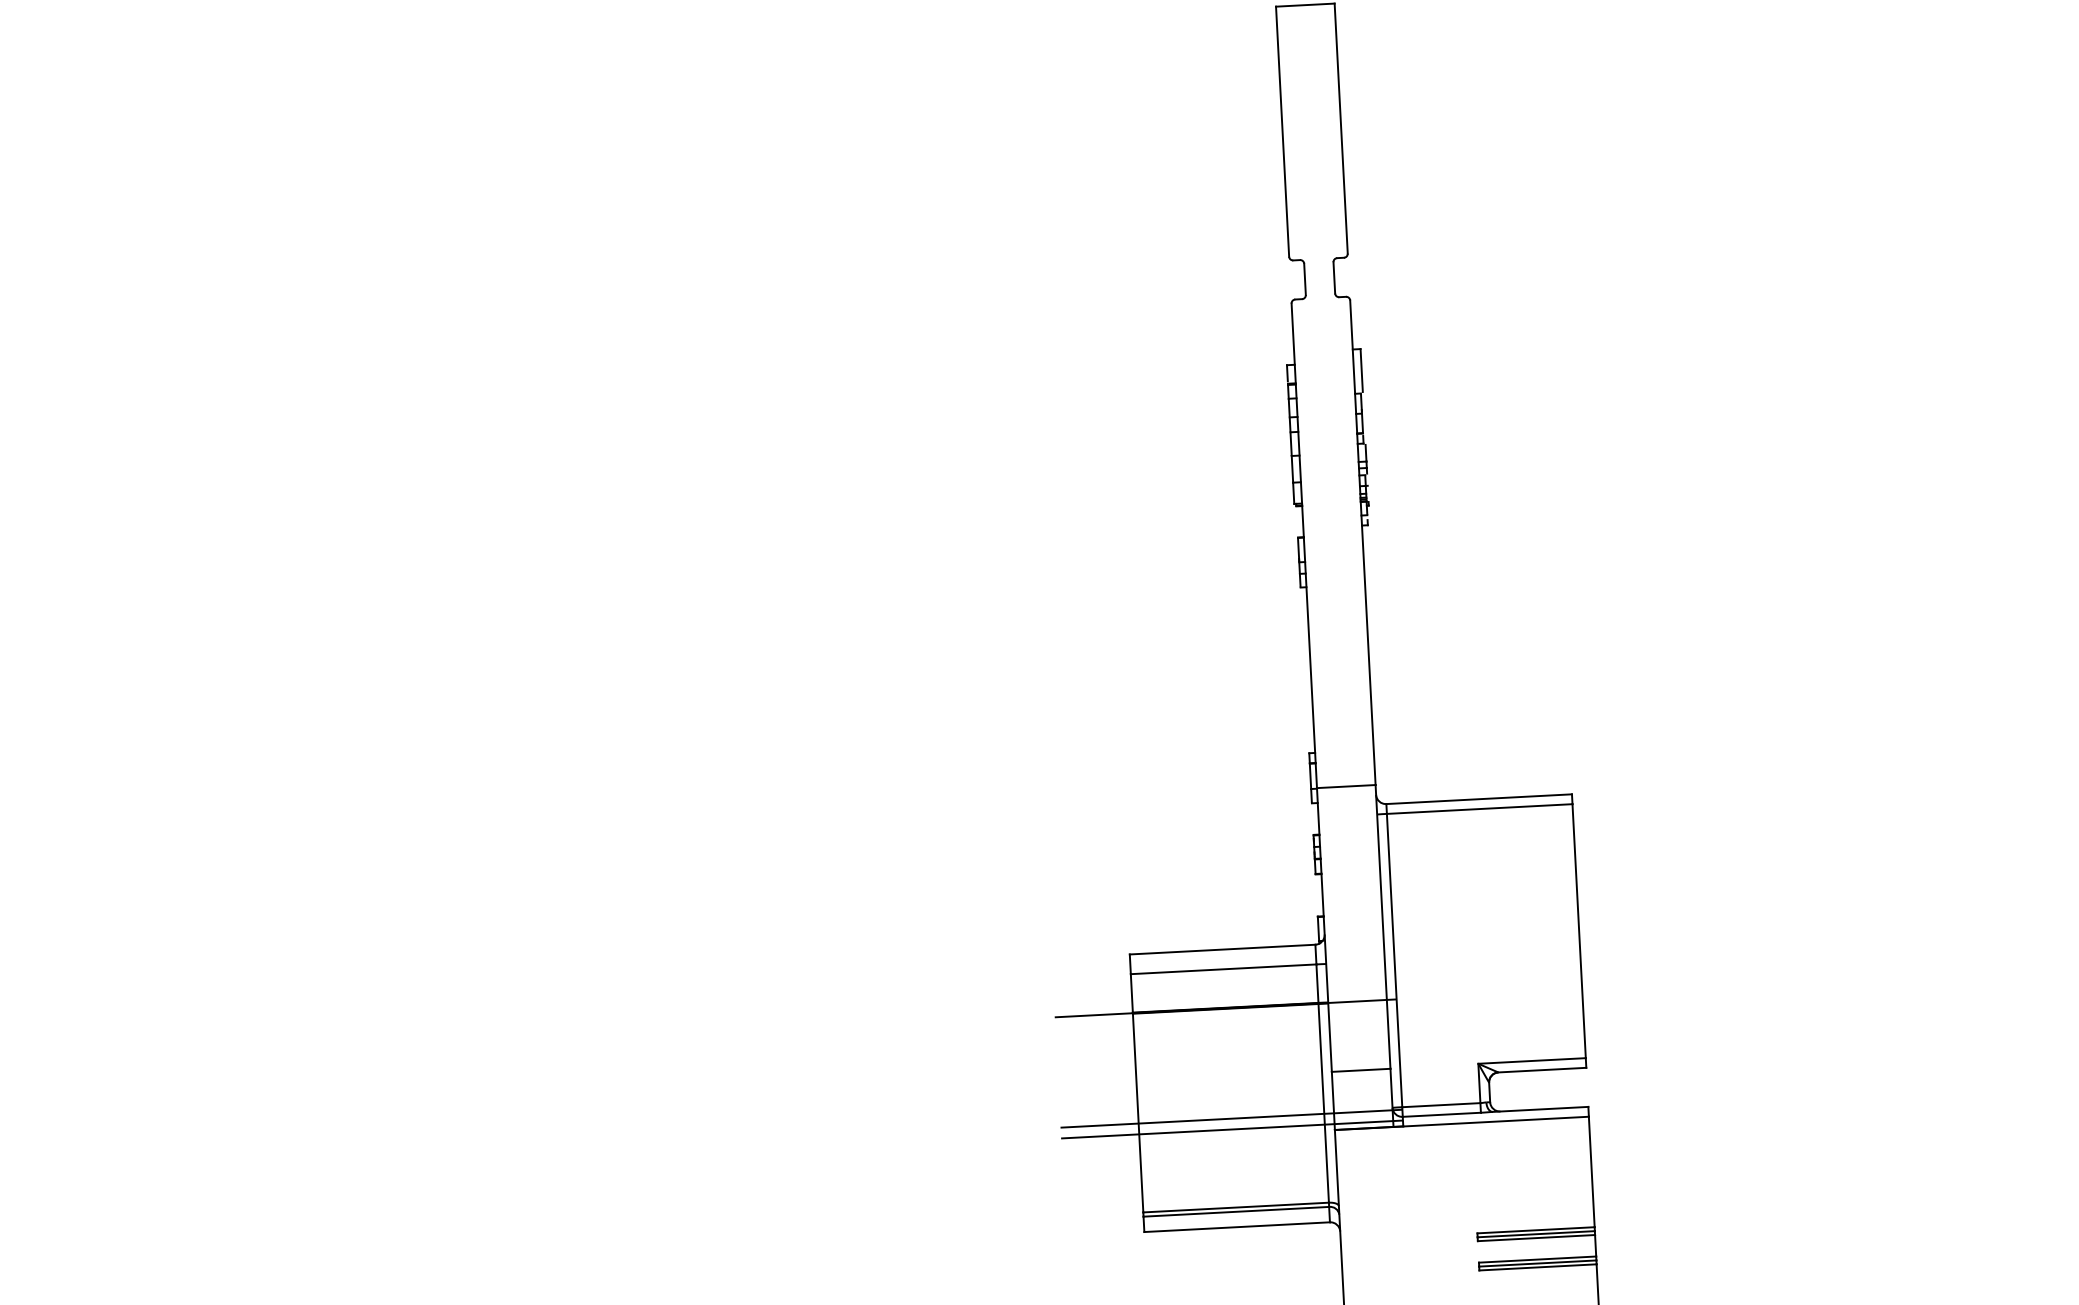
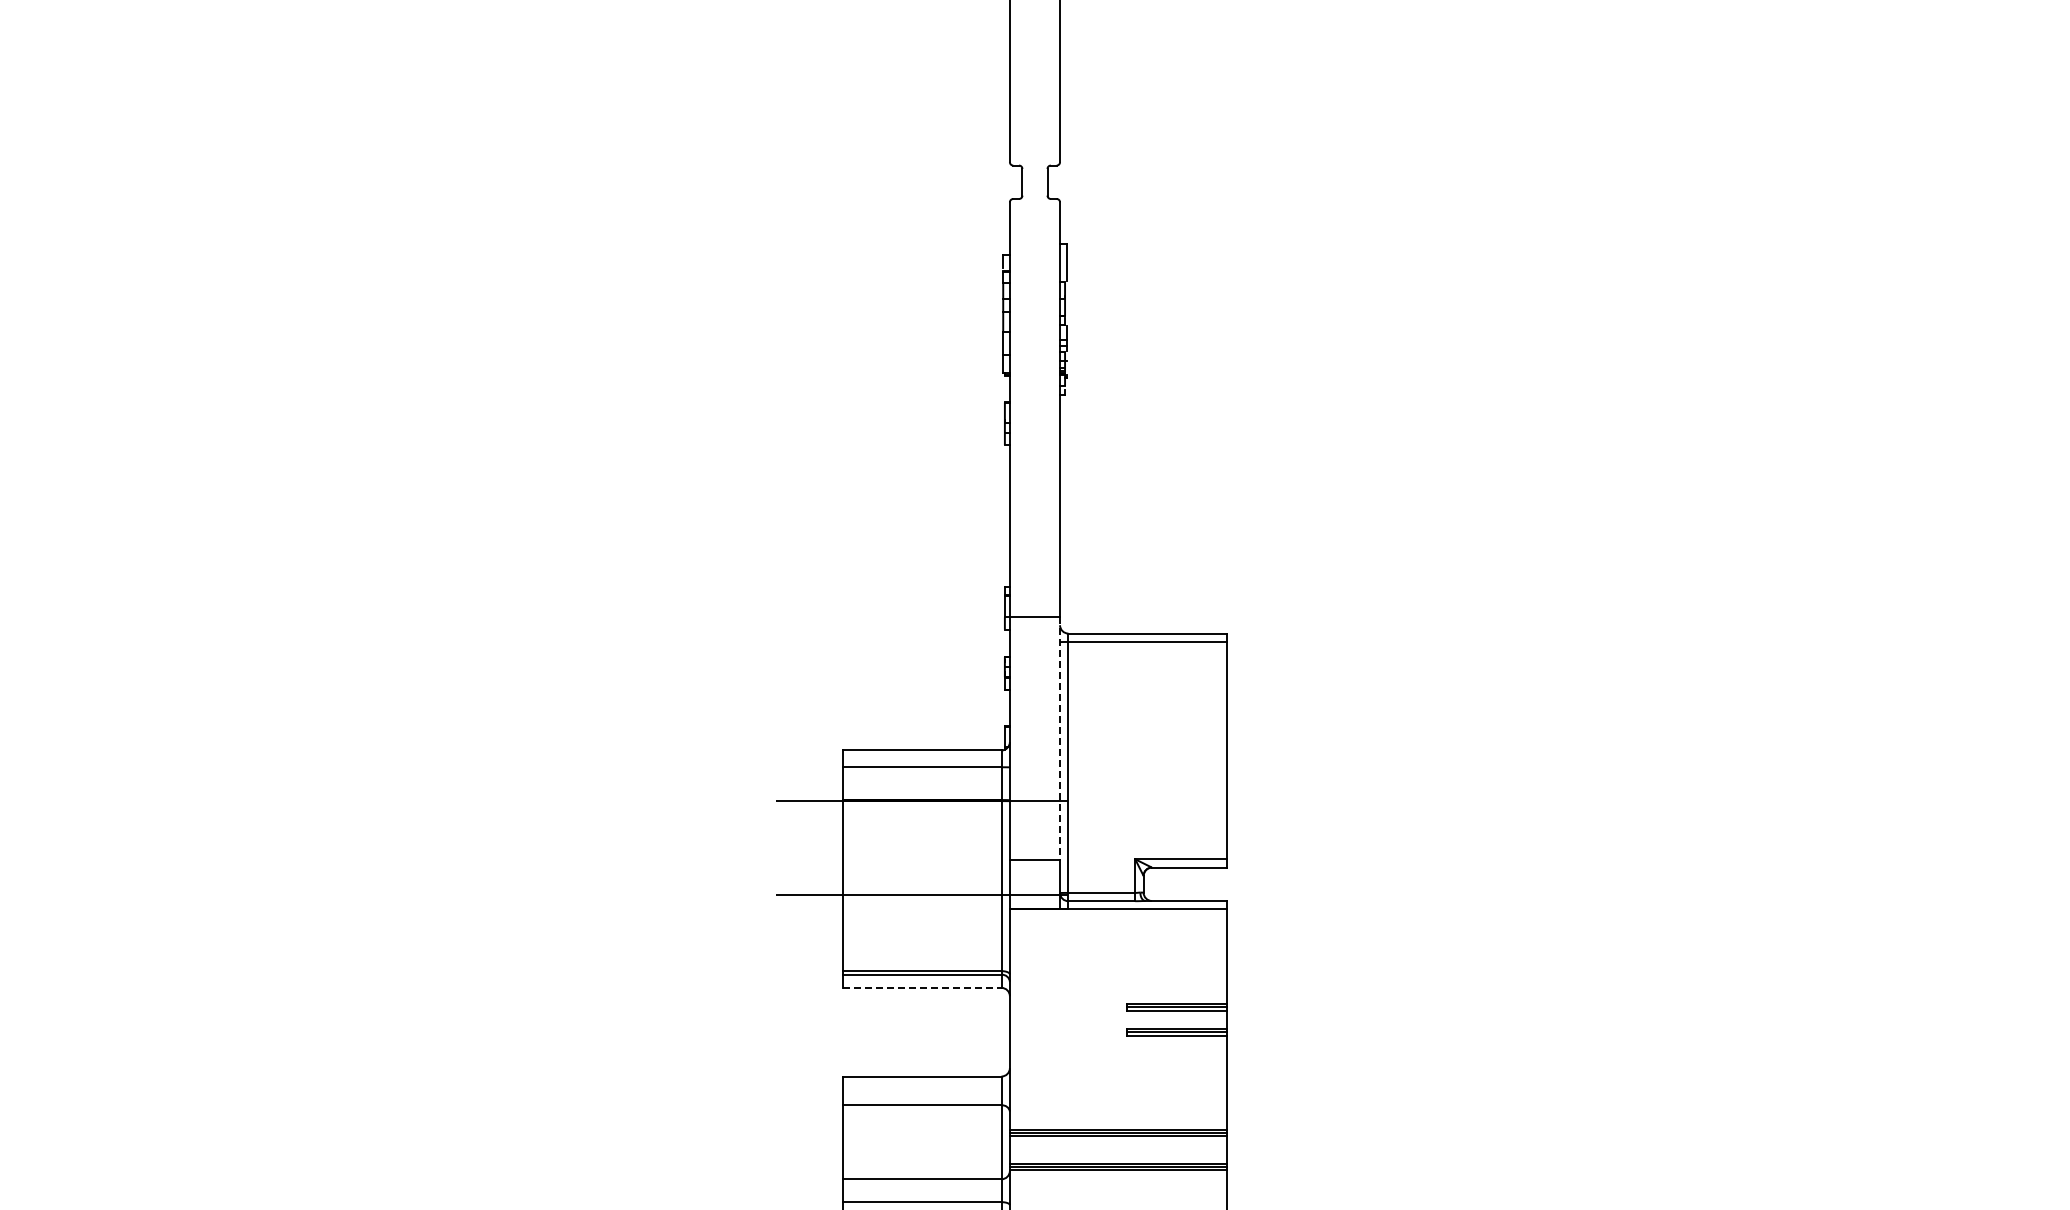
line: (1383, 927) -> (1060, 738), solid -> dashed
line: (1231, 1129) -> (921, 904), removed
line: (1237, 1226) -> (922, 987), solid -> dashed

